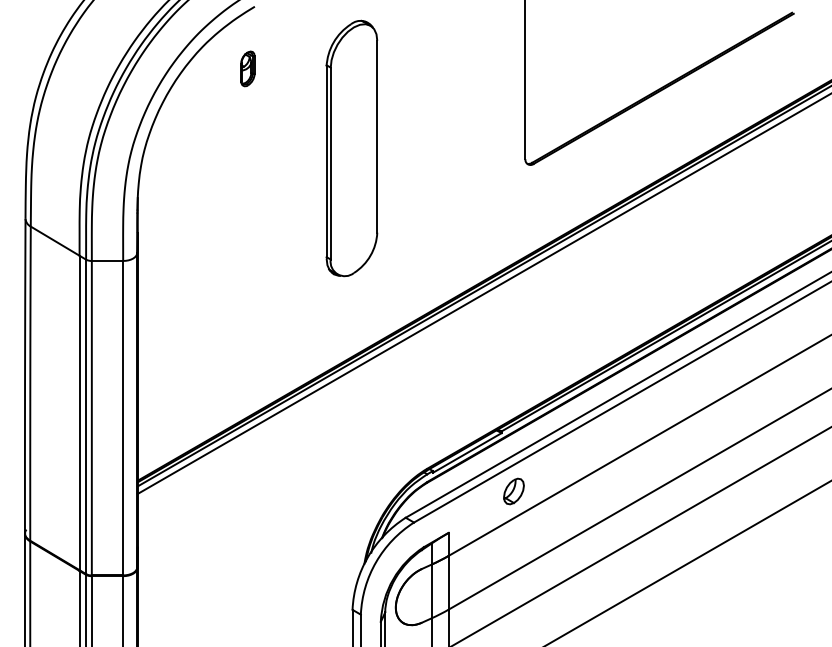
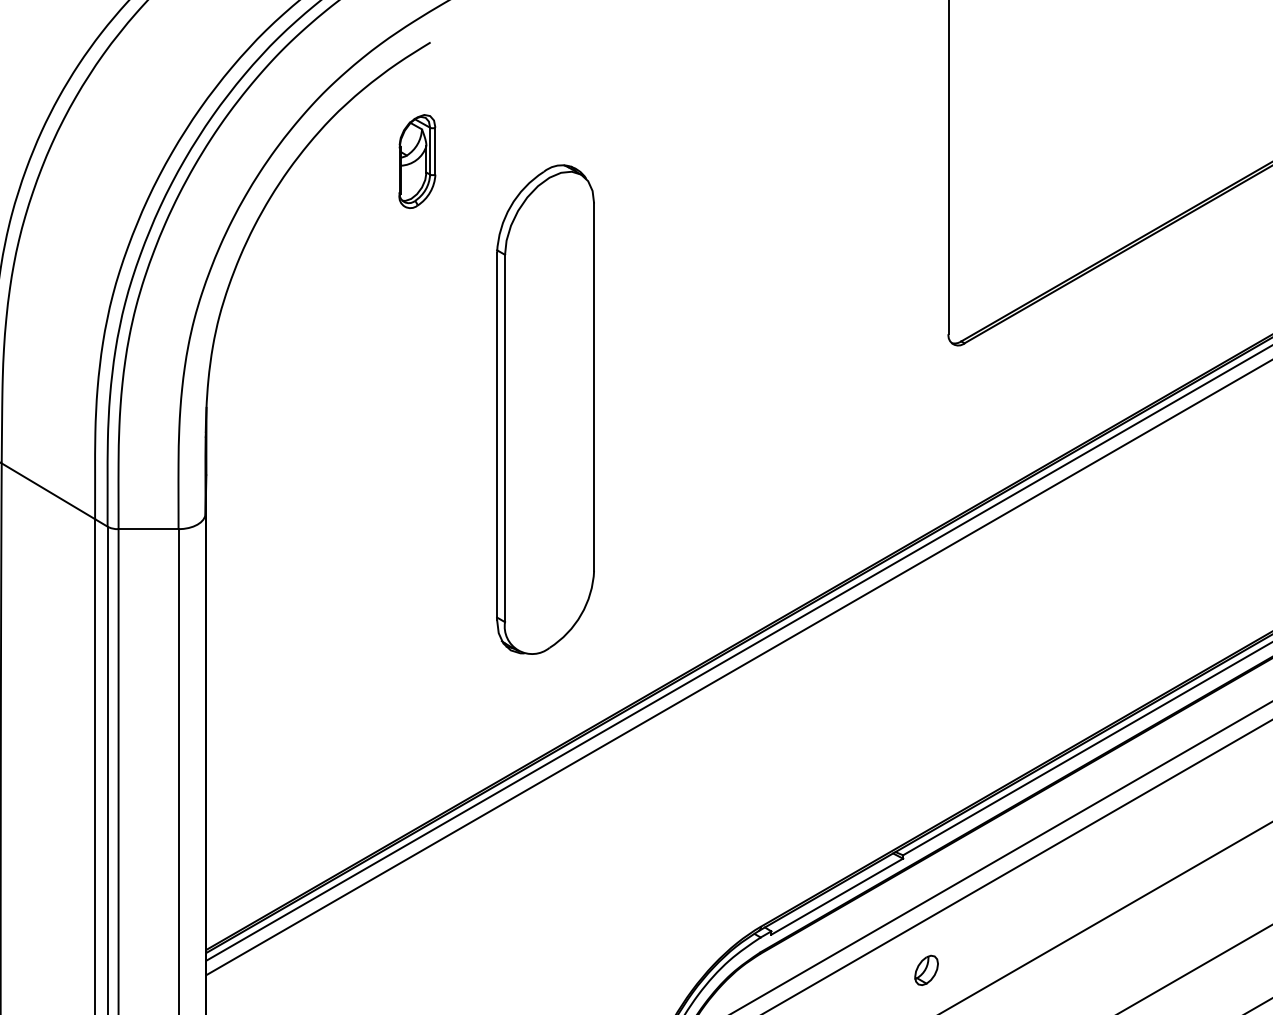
part: (247, 68) -> (416, 160), size x1.4
part: (351, 148) -> (544, 409), moved
part: (513, 491) -> (925, 970), size x0.6

